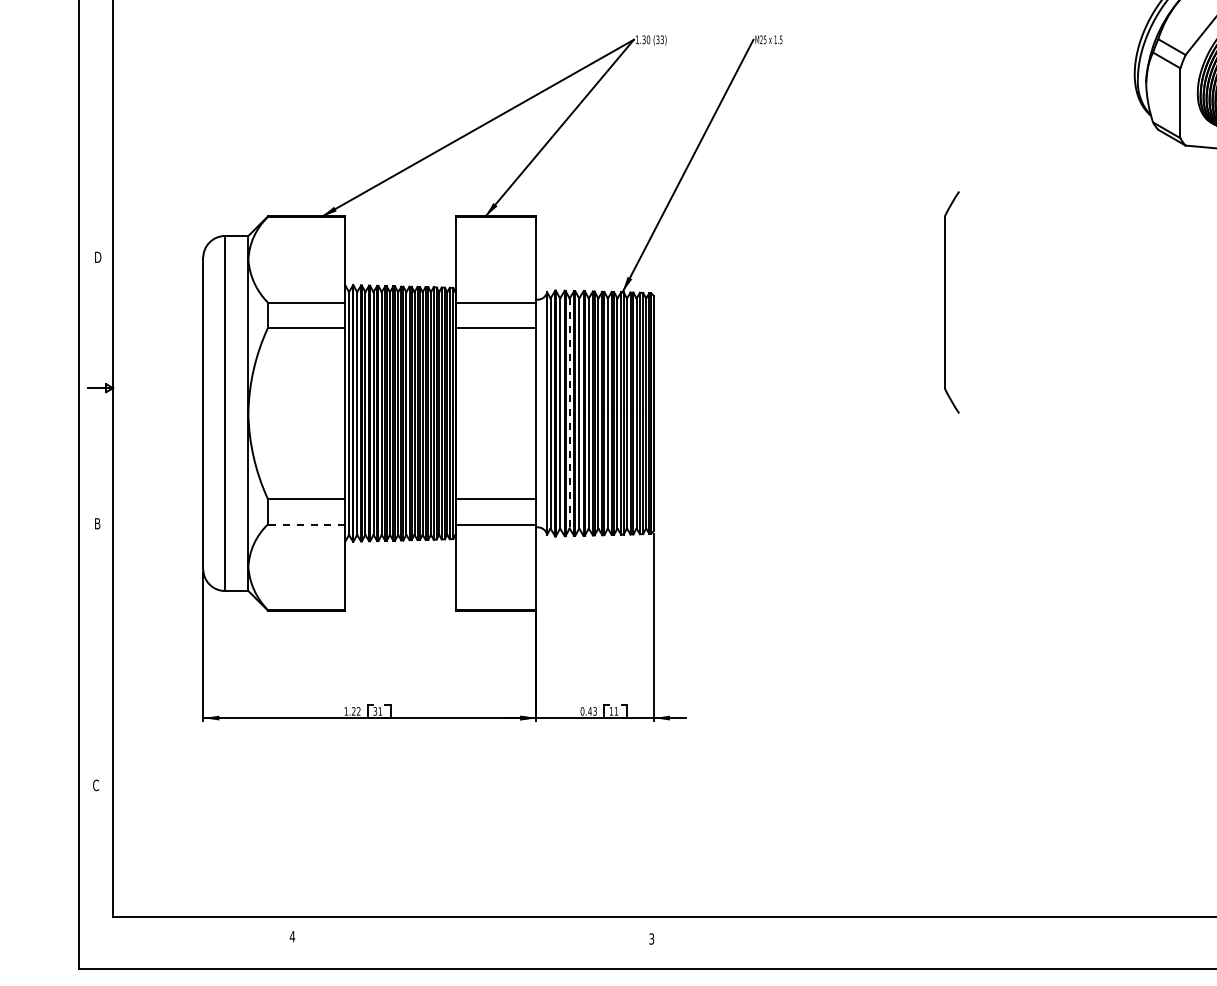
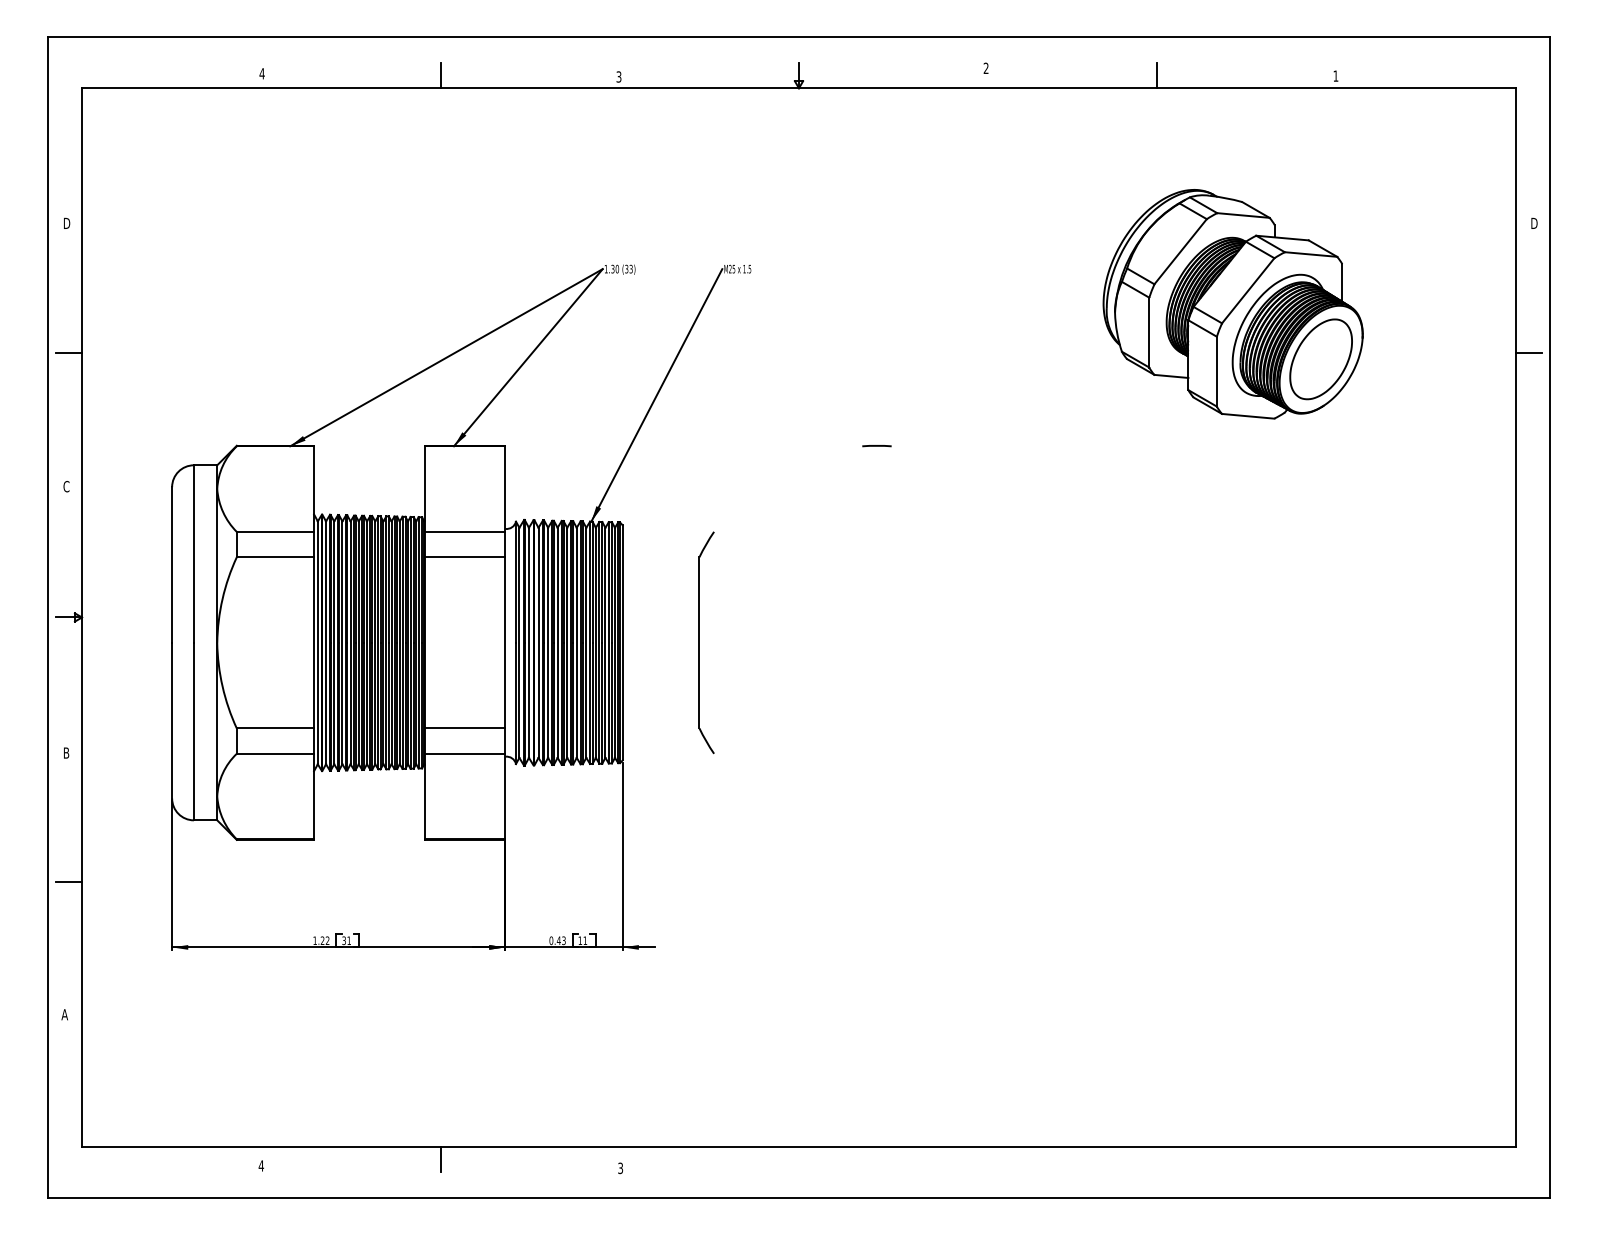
line: (100, 123) -> (69, 352), added
line: (907, 217) -> (876, 446), added
text: (97, 257) -> (66, 486), D -> C
part: (944, 302) -> (699, 642), moved
line: (569, 414) -> (538, 643), dashed -> solid
line: (306, 524) -> (275, 753), dashed -> solid
line: (100, 653) -> (69, 882), added
text: (95, 785) -> (64, 1014), C -> A
line: (471, 930) -> (440, 1159), added

